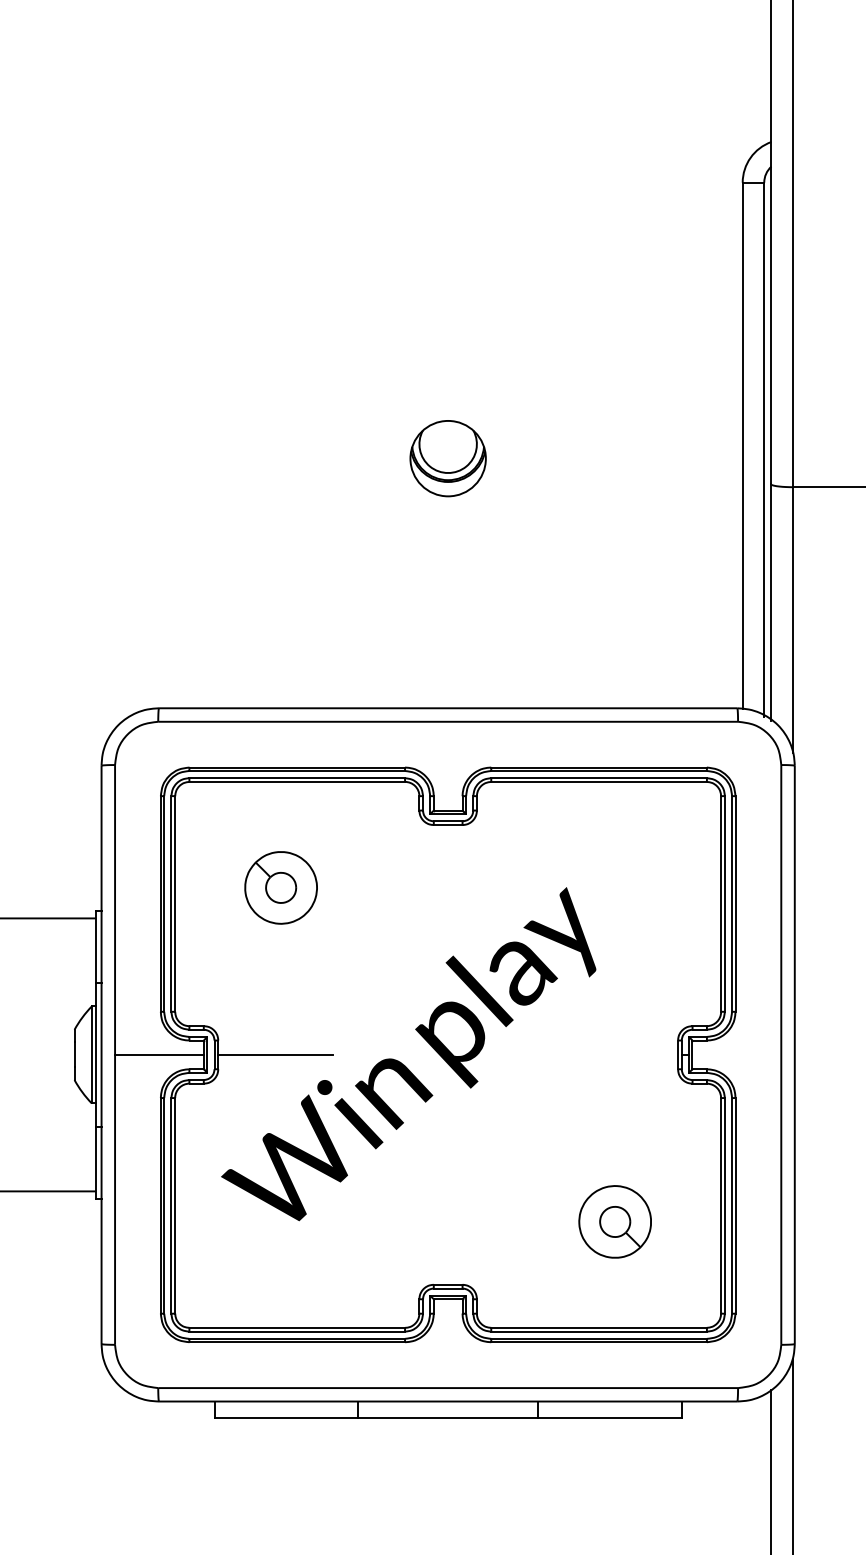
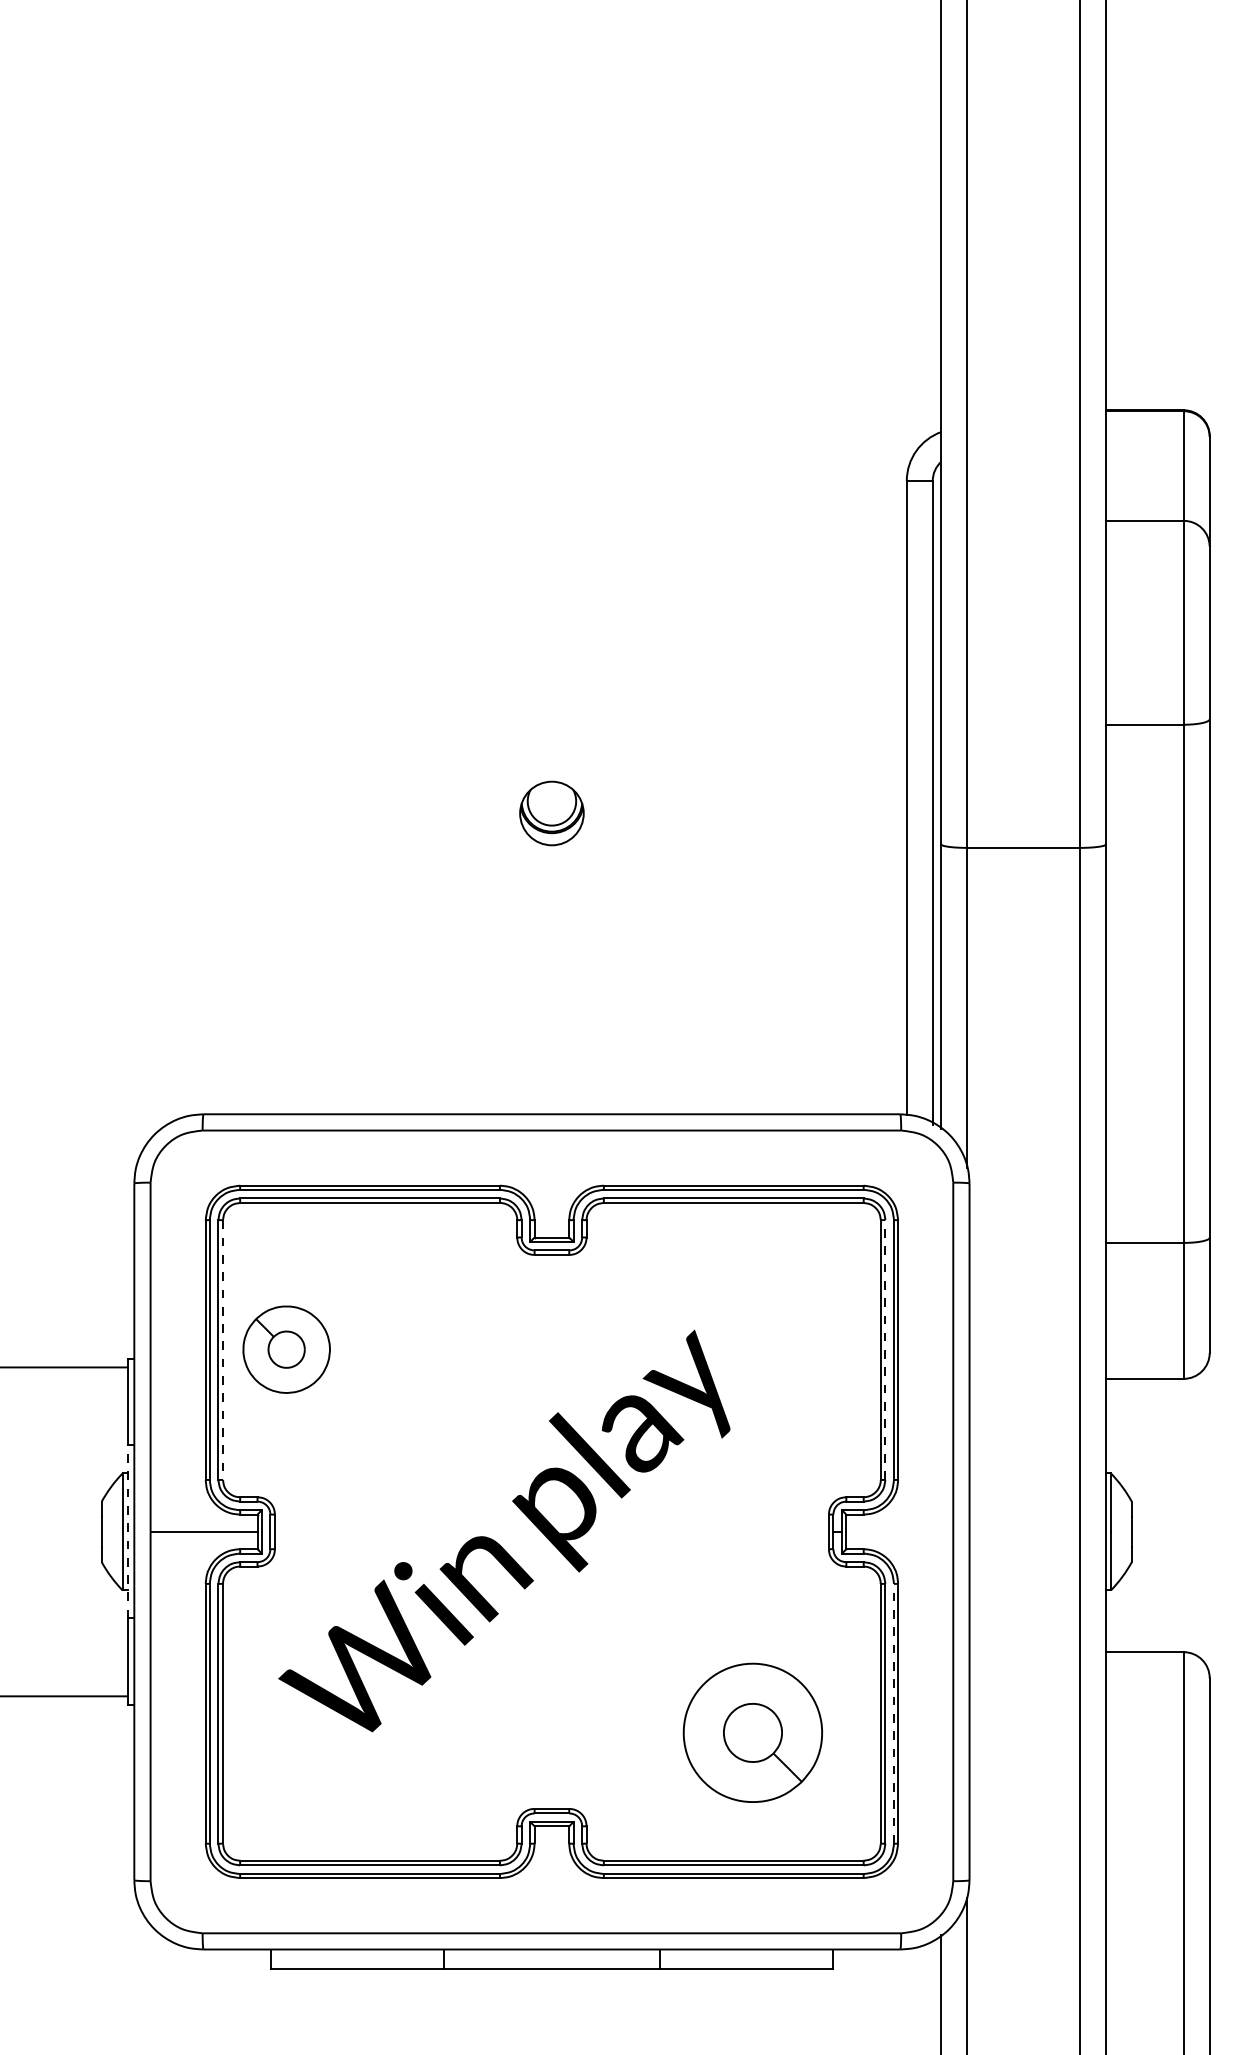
part: (447, 458) -> (551, 813), size x0.7
part: (280, 887) -> (286, 1349), moved
line: (175, 904) -> (223, 1350), solid -> dashed
line: (725, 904) -> (885, 1350), solid -> dashed
line: (95, 1054) -> (127, 1531), solid -> dashed
line: (275, 1054) -> (343, 1531), removed
line: (731, 1205) -> (893, 1713), solid -> dashed
part: (615, 1222) -> (753, 1733), size x1.6

